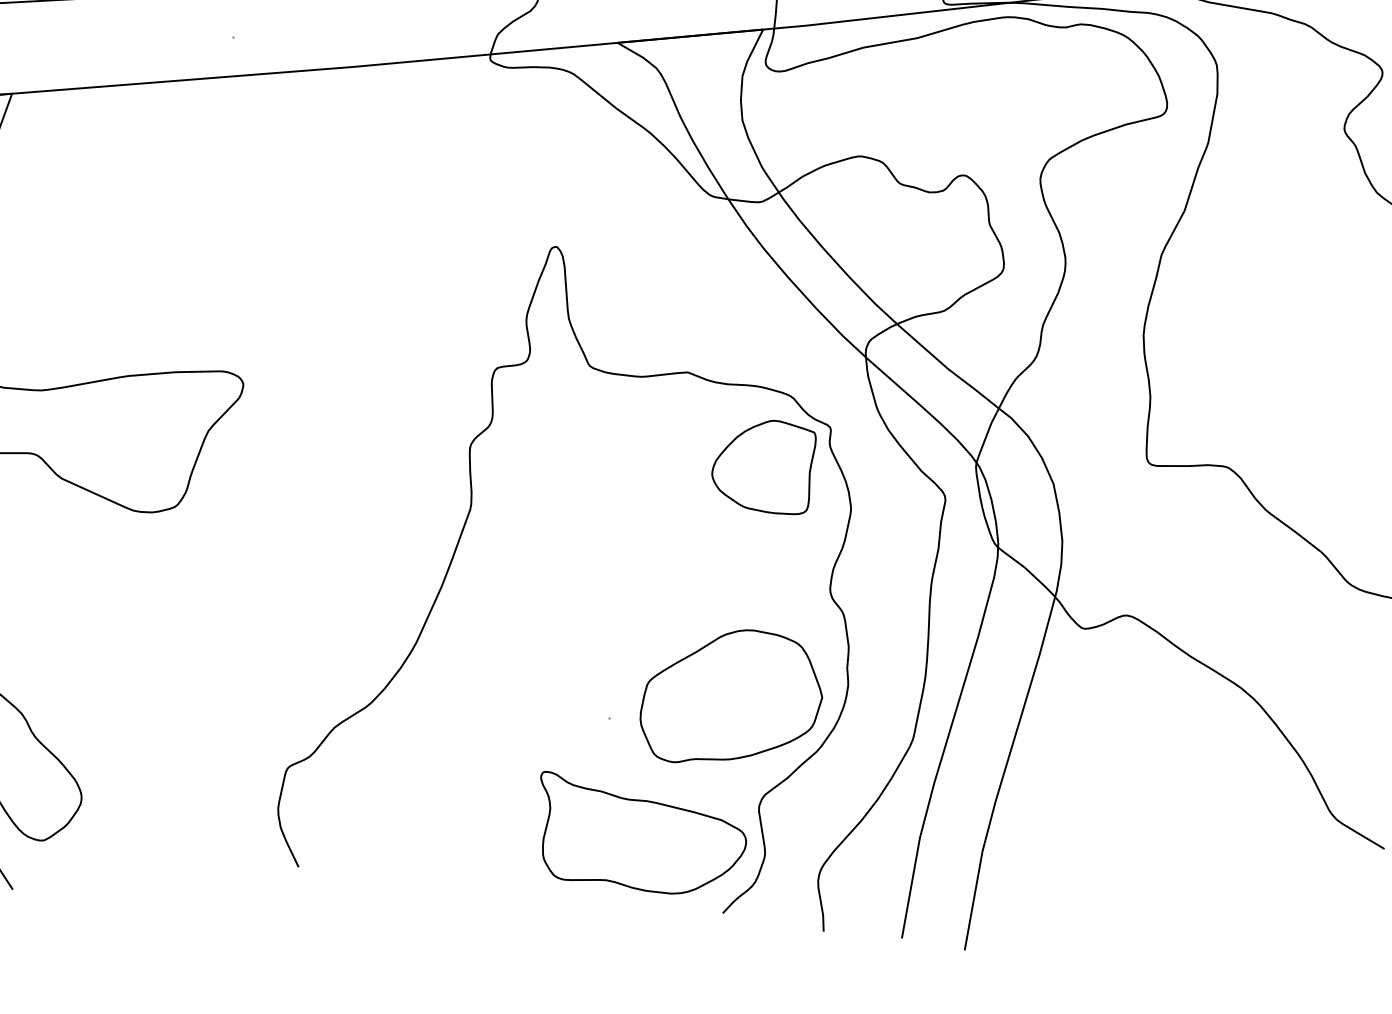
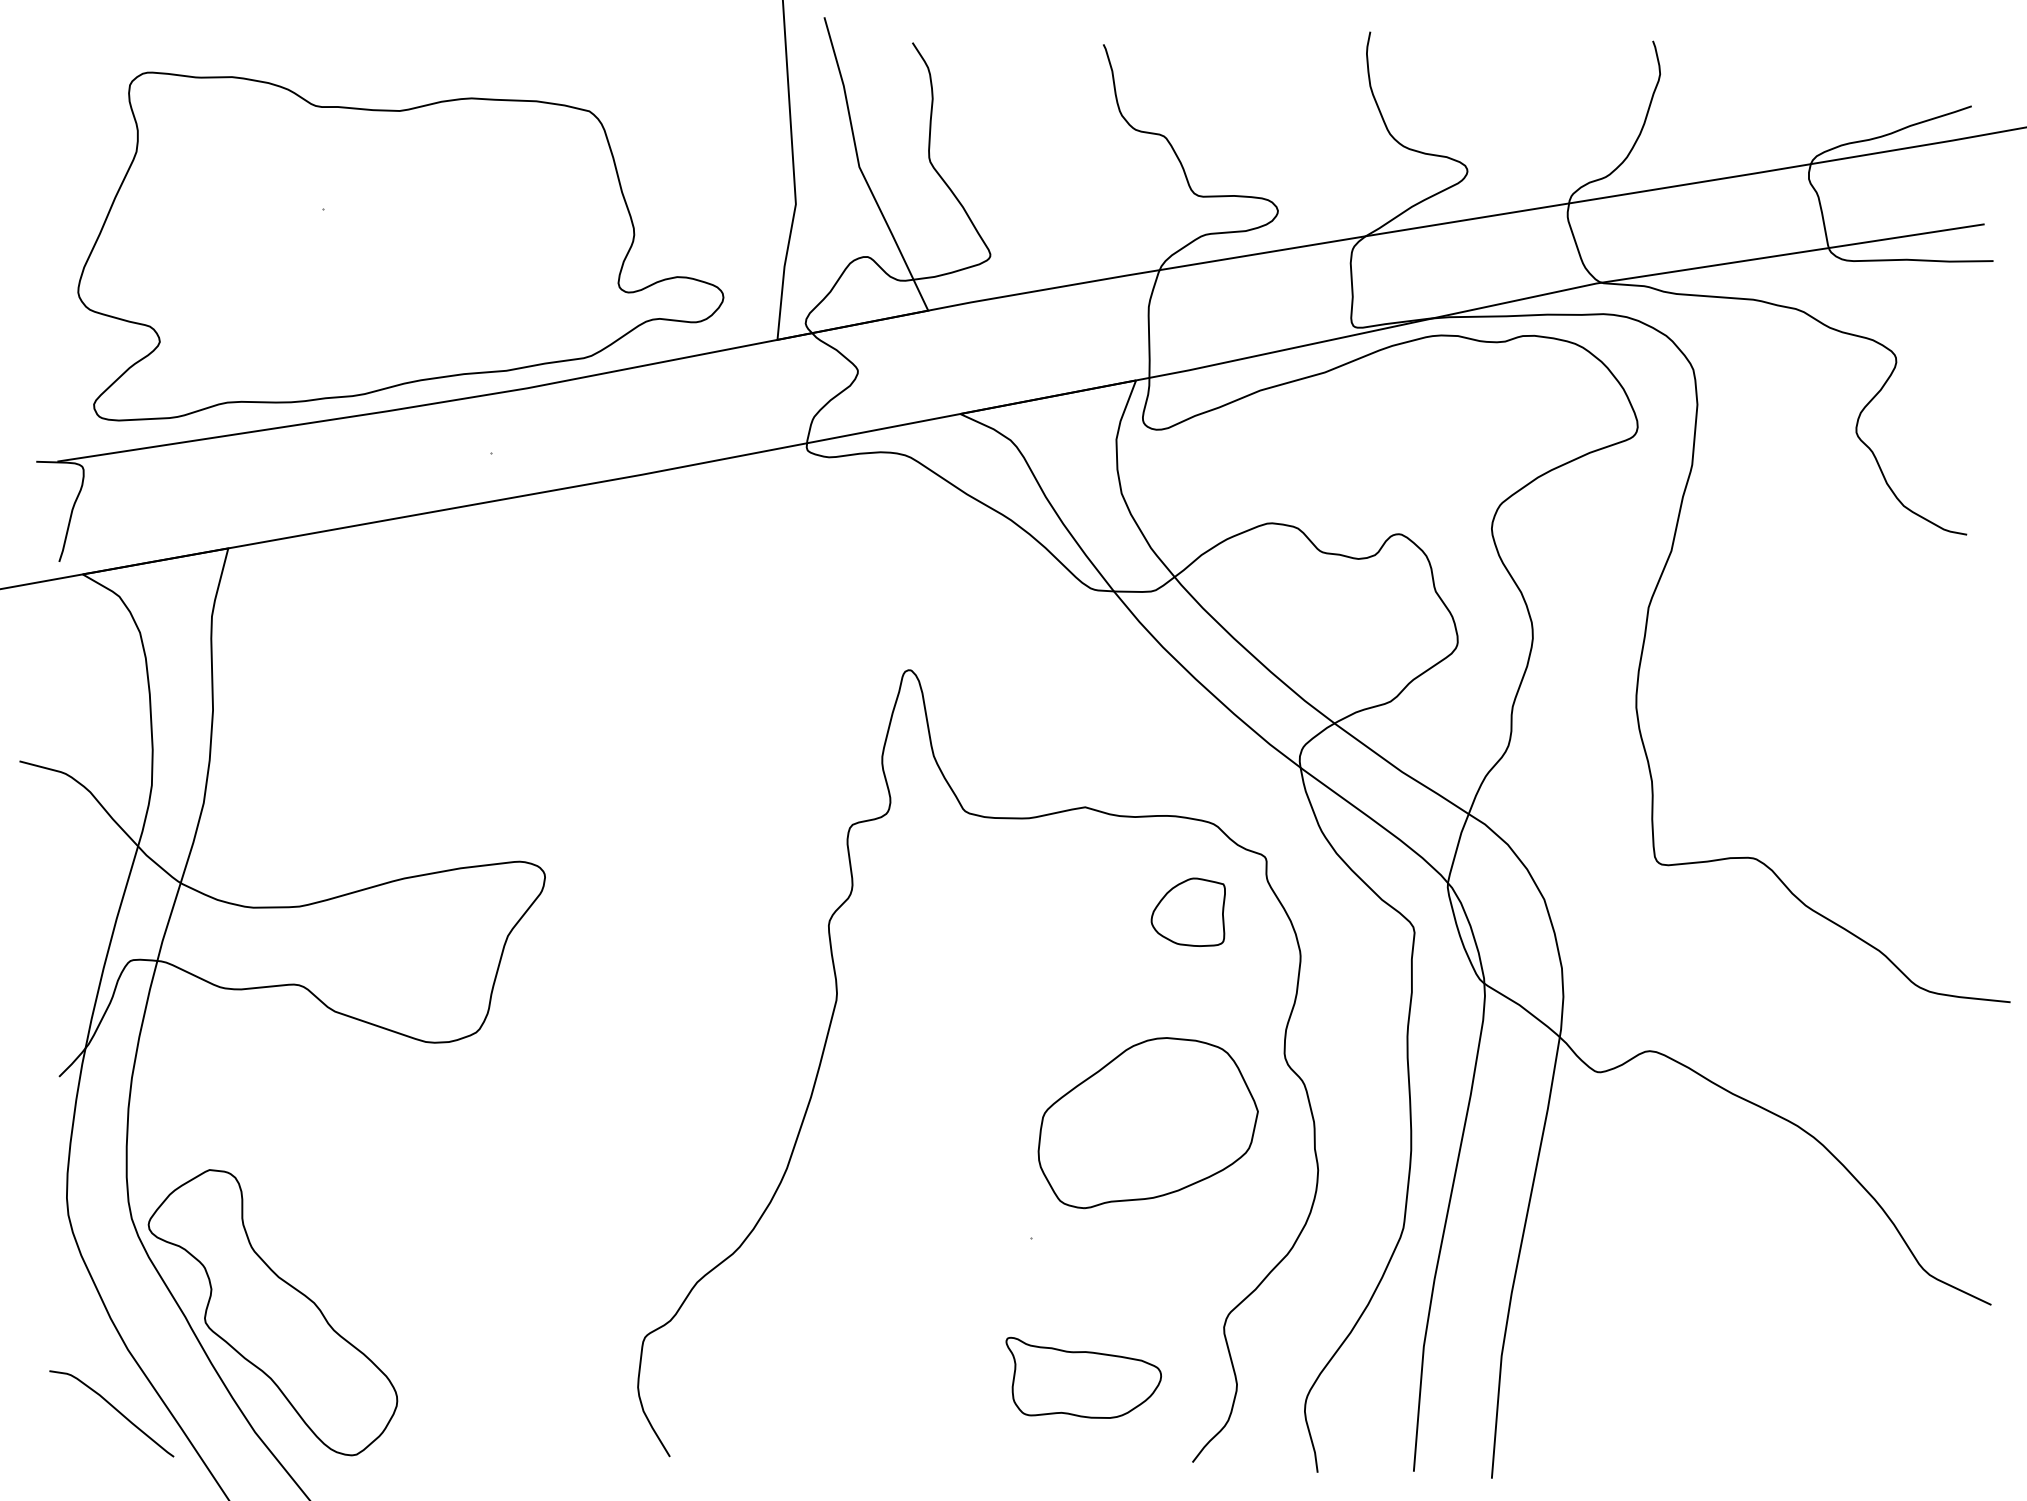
part: (763, 466) -> (1188, 912), size x0.6
part: (731, 698) -> (1147, 1123), moved
part: (640, 835) -> (1083, 1377), size x0.6

